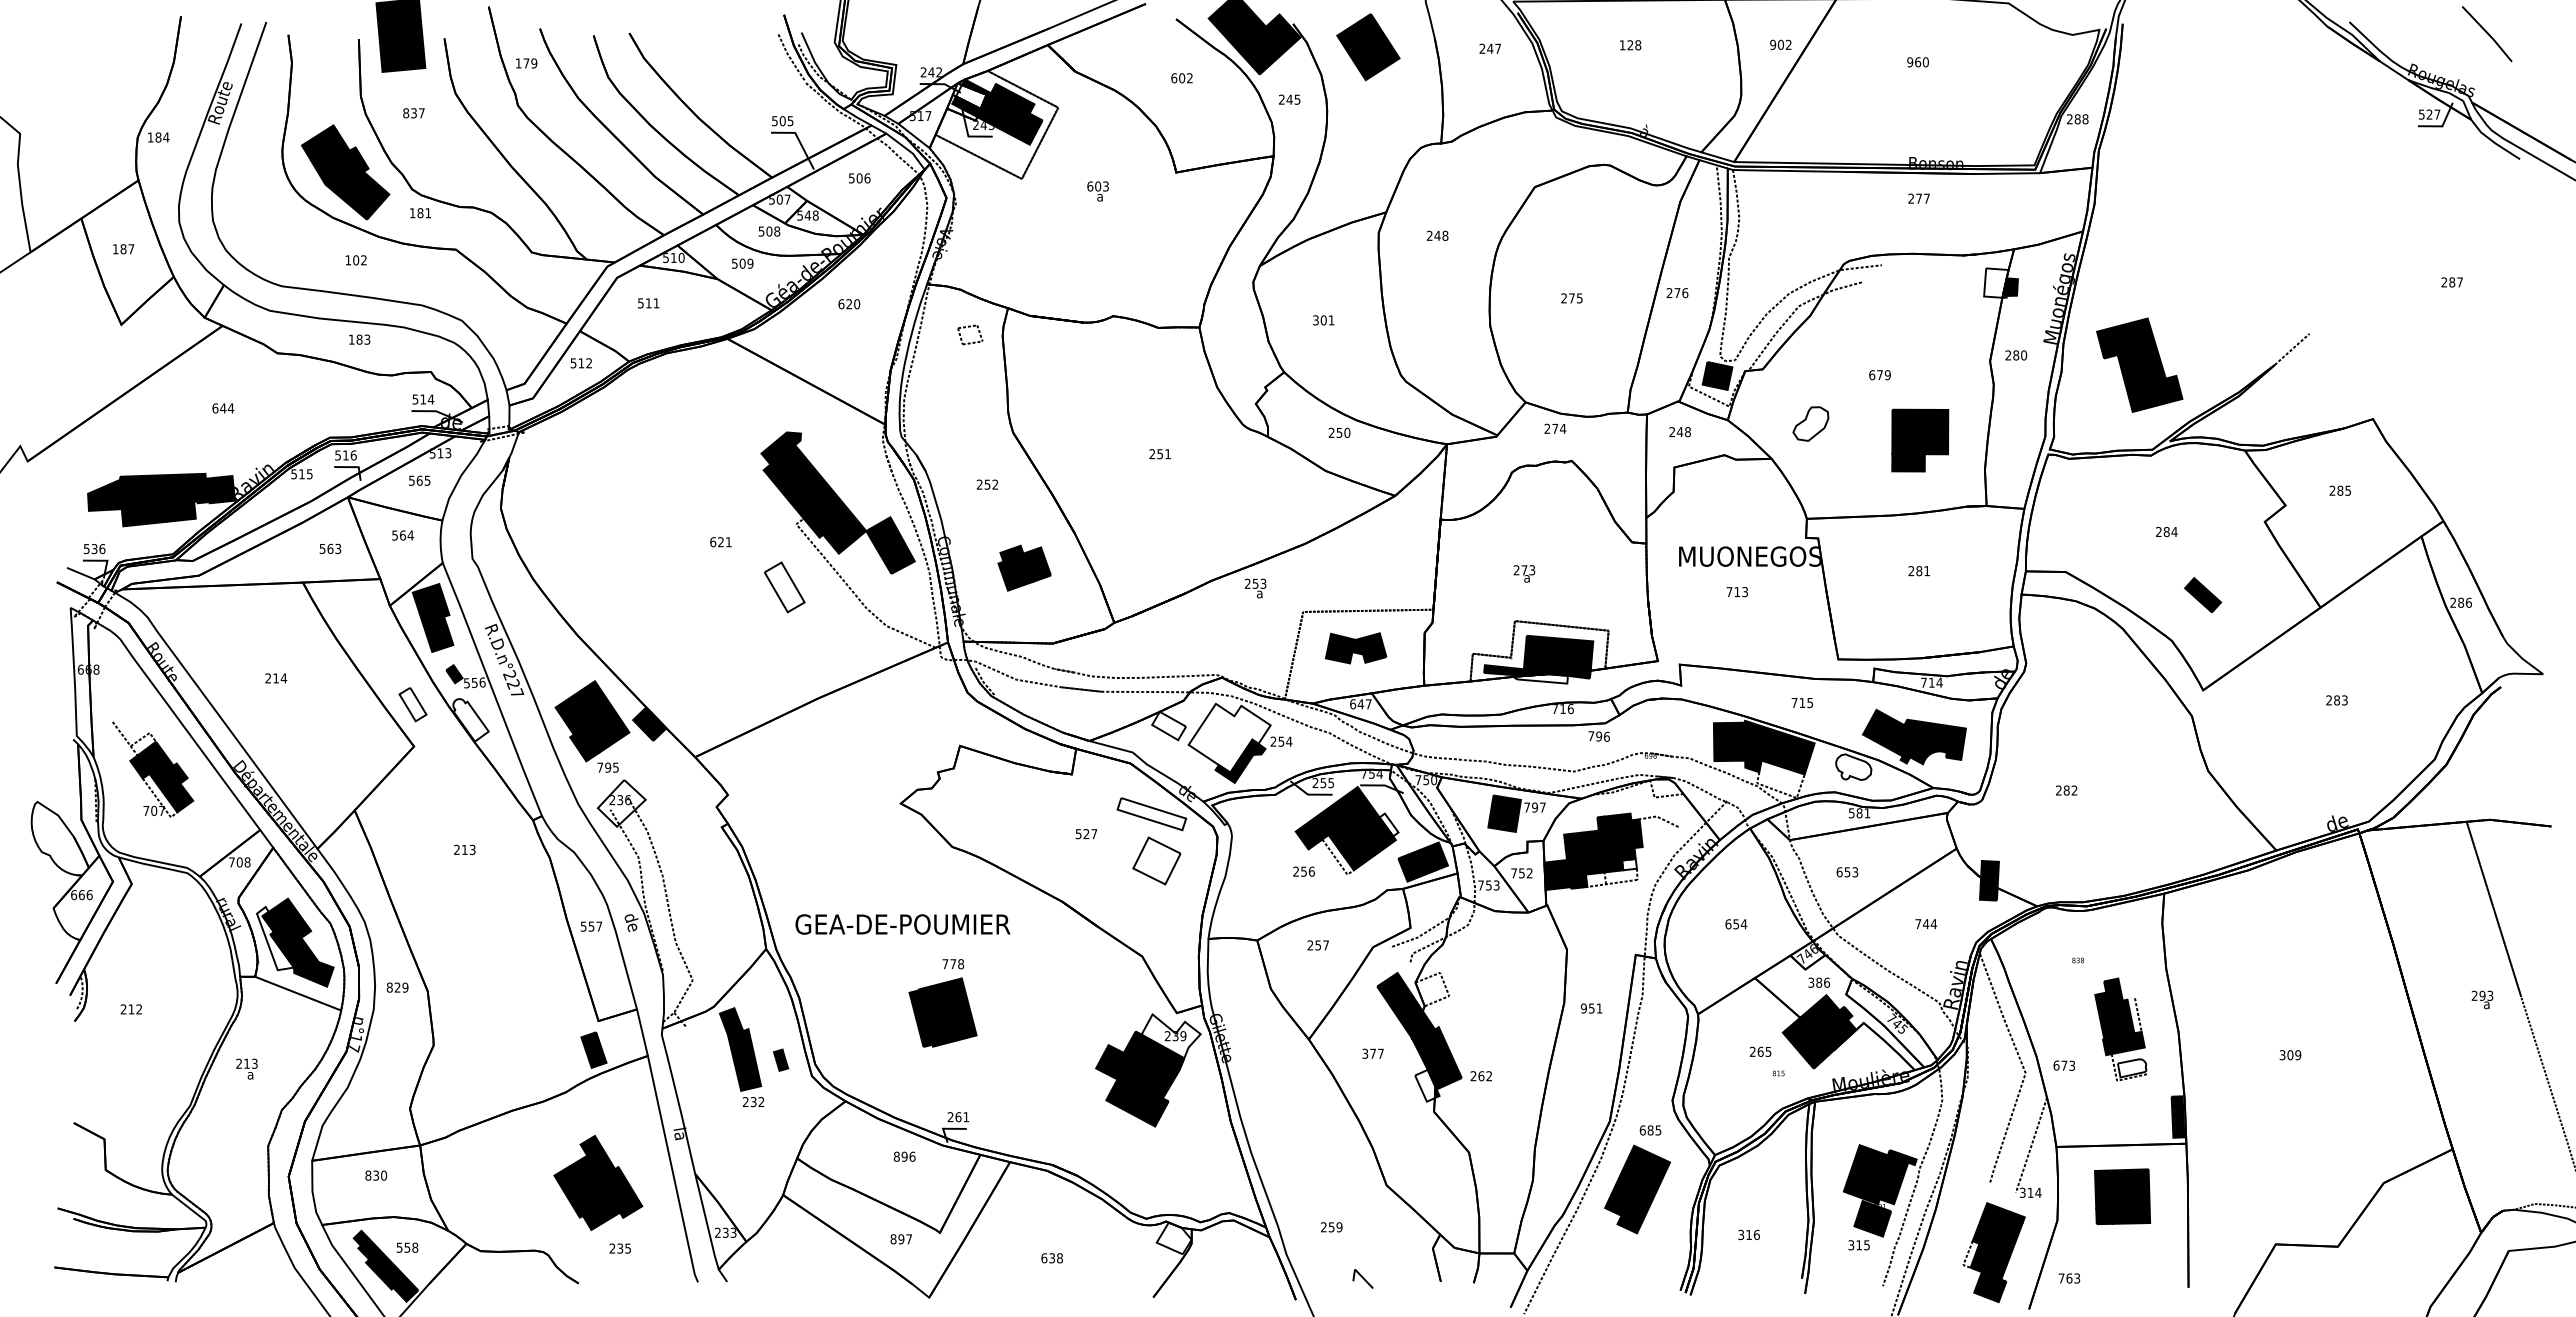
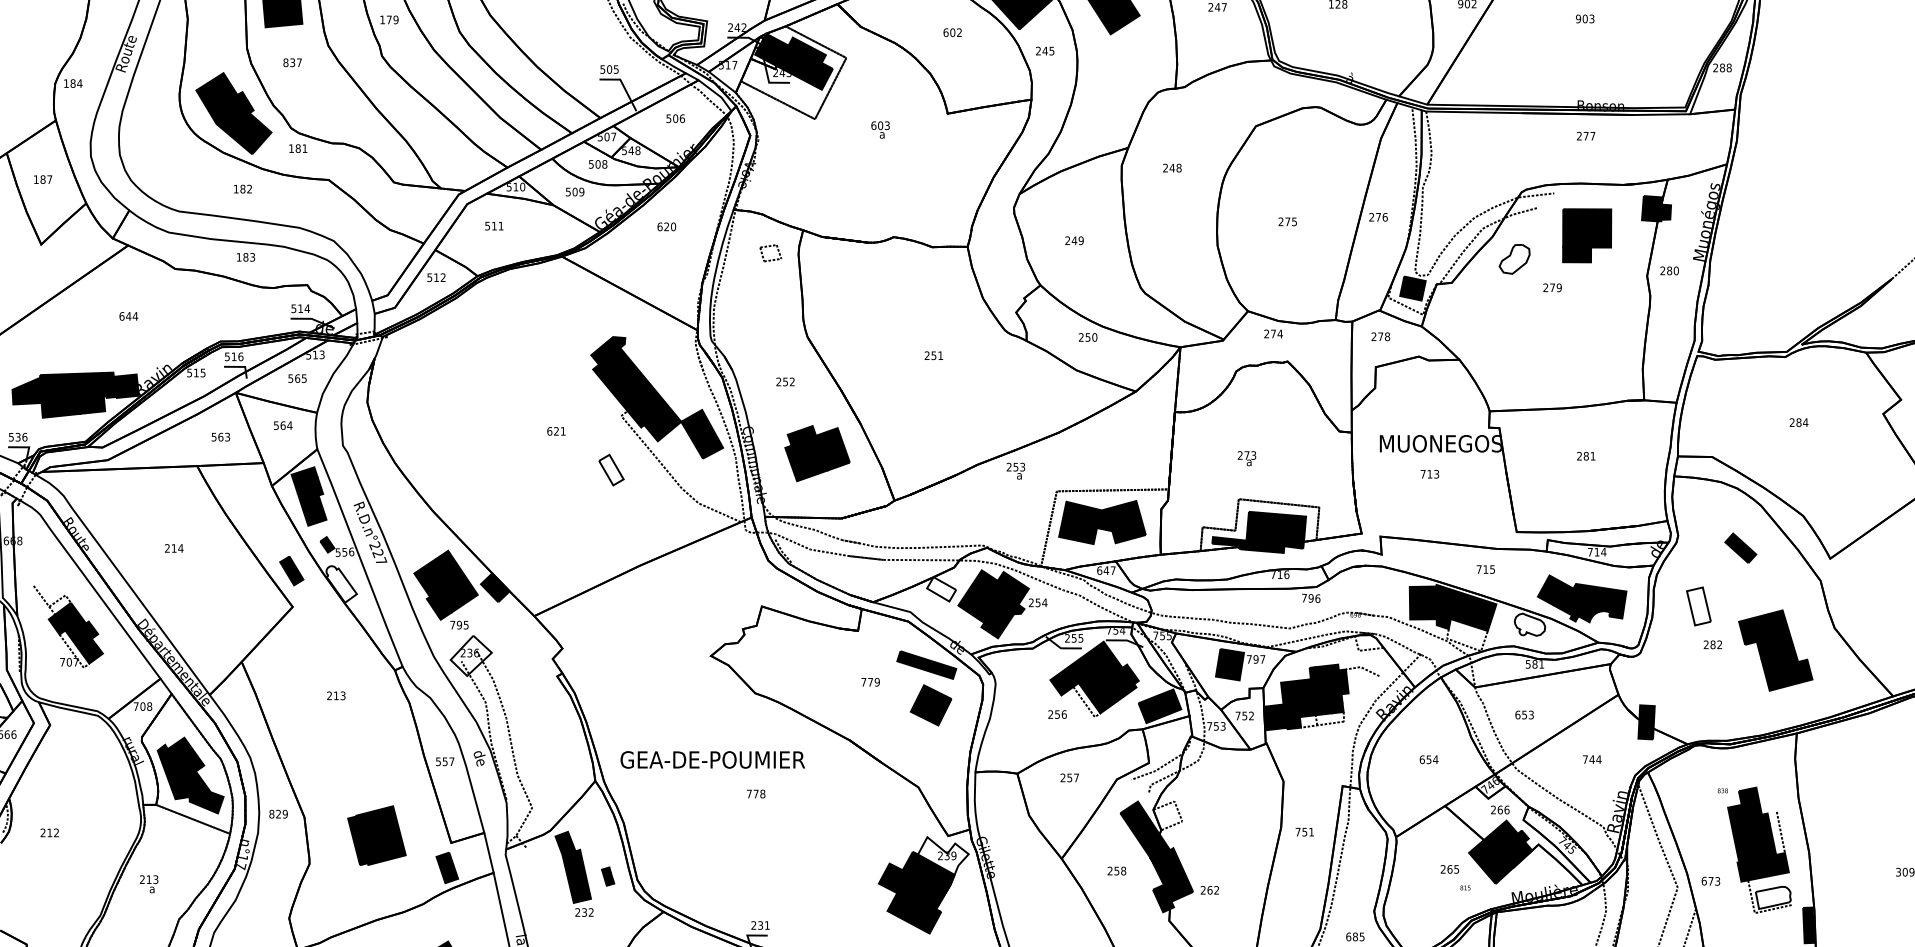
text: (1921, 62) -> (1588, 19), 960 -> 903
fill: (970, 96) -> (770, 48), added
text: (356, 260) -> (243, 189), 102 -> 182
fill: (1996, 282) -> (1652, 208), added
text: (1323, 320) -> (1074, 240), 301 -> 249
part: (2139, 364) -> (1775, 649), moved
text: (1872, 375) -> (1546, 288), 679 -> 279
part: (1810, 423) -> (1514, 258), moved
text: (1679, 432) -> (1380, 337), 248 -> 278
part: (1920, 440) -> (1587, 235), moved
part: (1024, 568) -> (817, 453), size x1.43
part: (785, 586) -> (611, 469), size x0.71
part: (2203, 594) -> (1741, 547), moved
part: (1355, 648) -> (1101, 522), size x1.67
fill: (1540, 678) -> (1260, 548), added
fill: (412, 704) -> (291, 570), added
fill: (1229, 737) -> (993, 599), added
part: (2049, 745) -> (1698, 606), added
text: (1434, 780) -> (1169, 636), 750 -> 755
fill: (1151, 814) -> (926, 665), added
fill: (1388, 824) -> (1130, 673), added
text: (1086, 834) -> (870, 682), 527 -> 779
fill: (1156, 860) -> (930, 704), added
fill: (1629, 864) -> (1337, 708), added
fill: (275, 938) -> (173, 771), added
text: (1815, 982) -> (1497, 809), 386 -> 266
text: (1583, 1008) -> (1297, 832), 951 -> 751
part: (942, 1012) -> (376, 835), moved
part: (2120, 1029) -> (1759, 850), size x1.43
text: (1372, 1053) -> (1116, 870), 377 -> 258
fill: (1425, 1085) -> (1161, 898), added
text: (958, 1117) -> (760, 925), 261 -> 231

